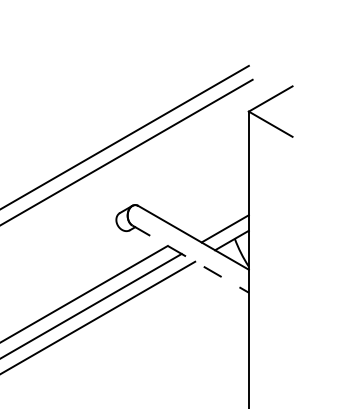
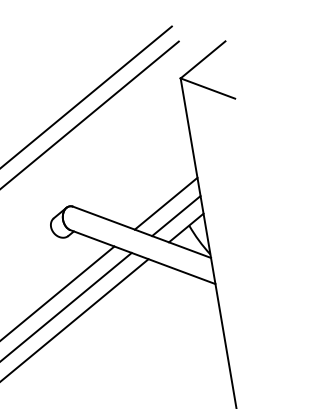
line: (217, 216) -> (165, 203), added
line: (191, 259) -> (143, 257), dashed -> solid

